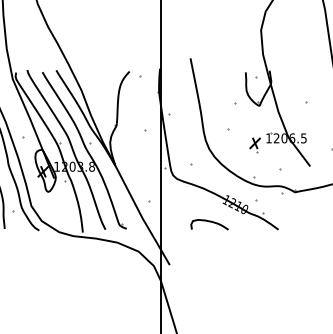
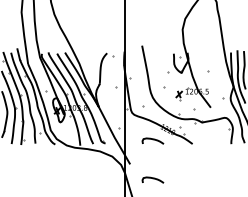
curve: (208, 291) -> (152, 179), added

